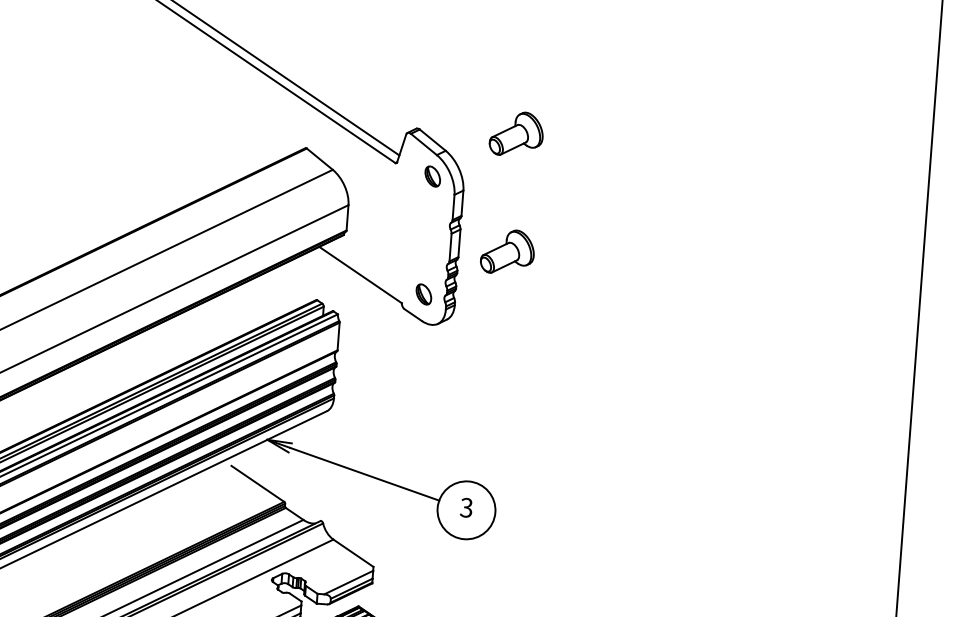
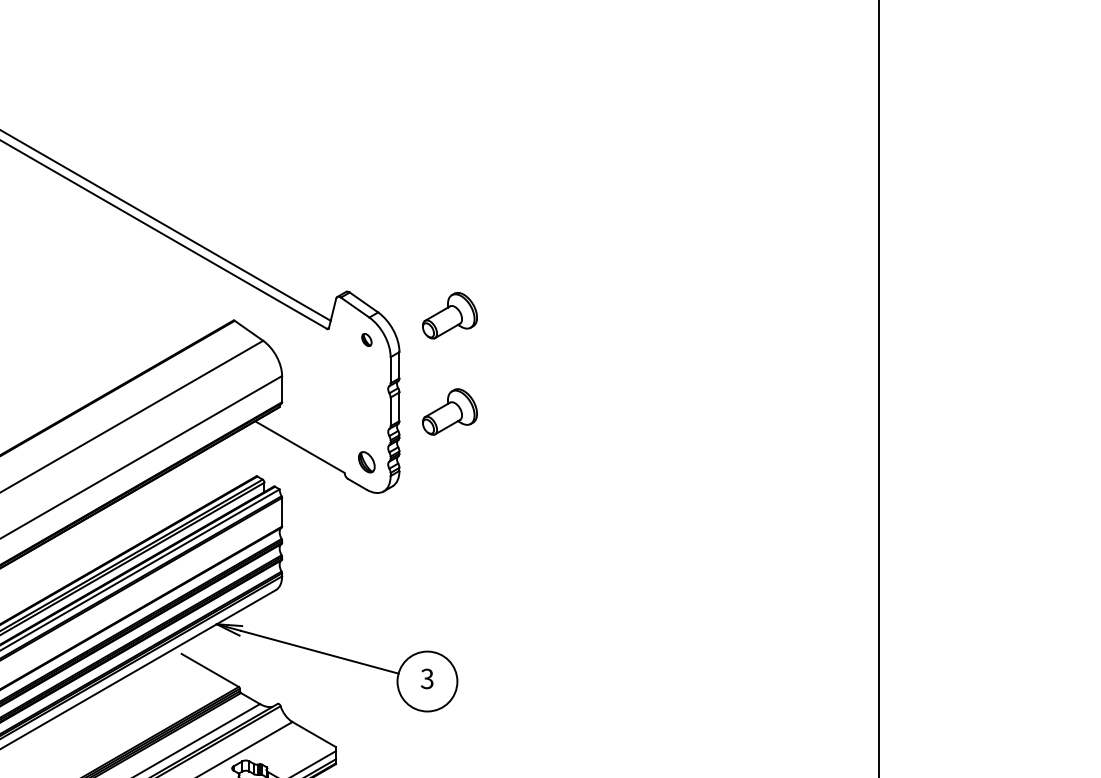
part: (516, 133) -> (449, 315), moved
part: (432, 176) -> (366, 339), size x0.6

